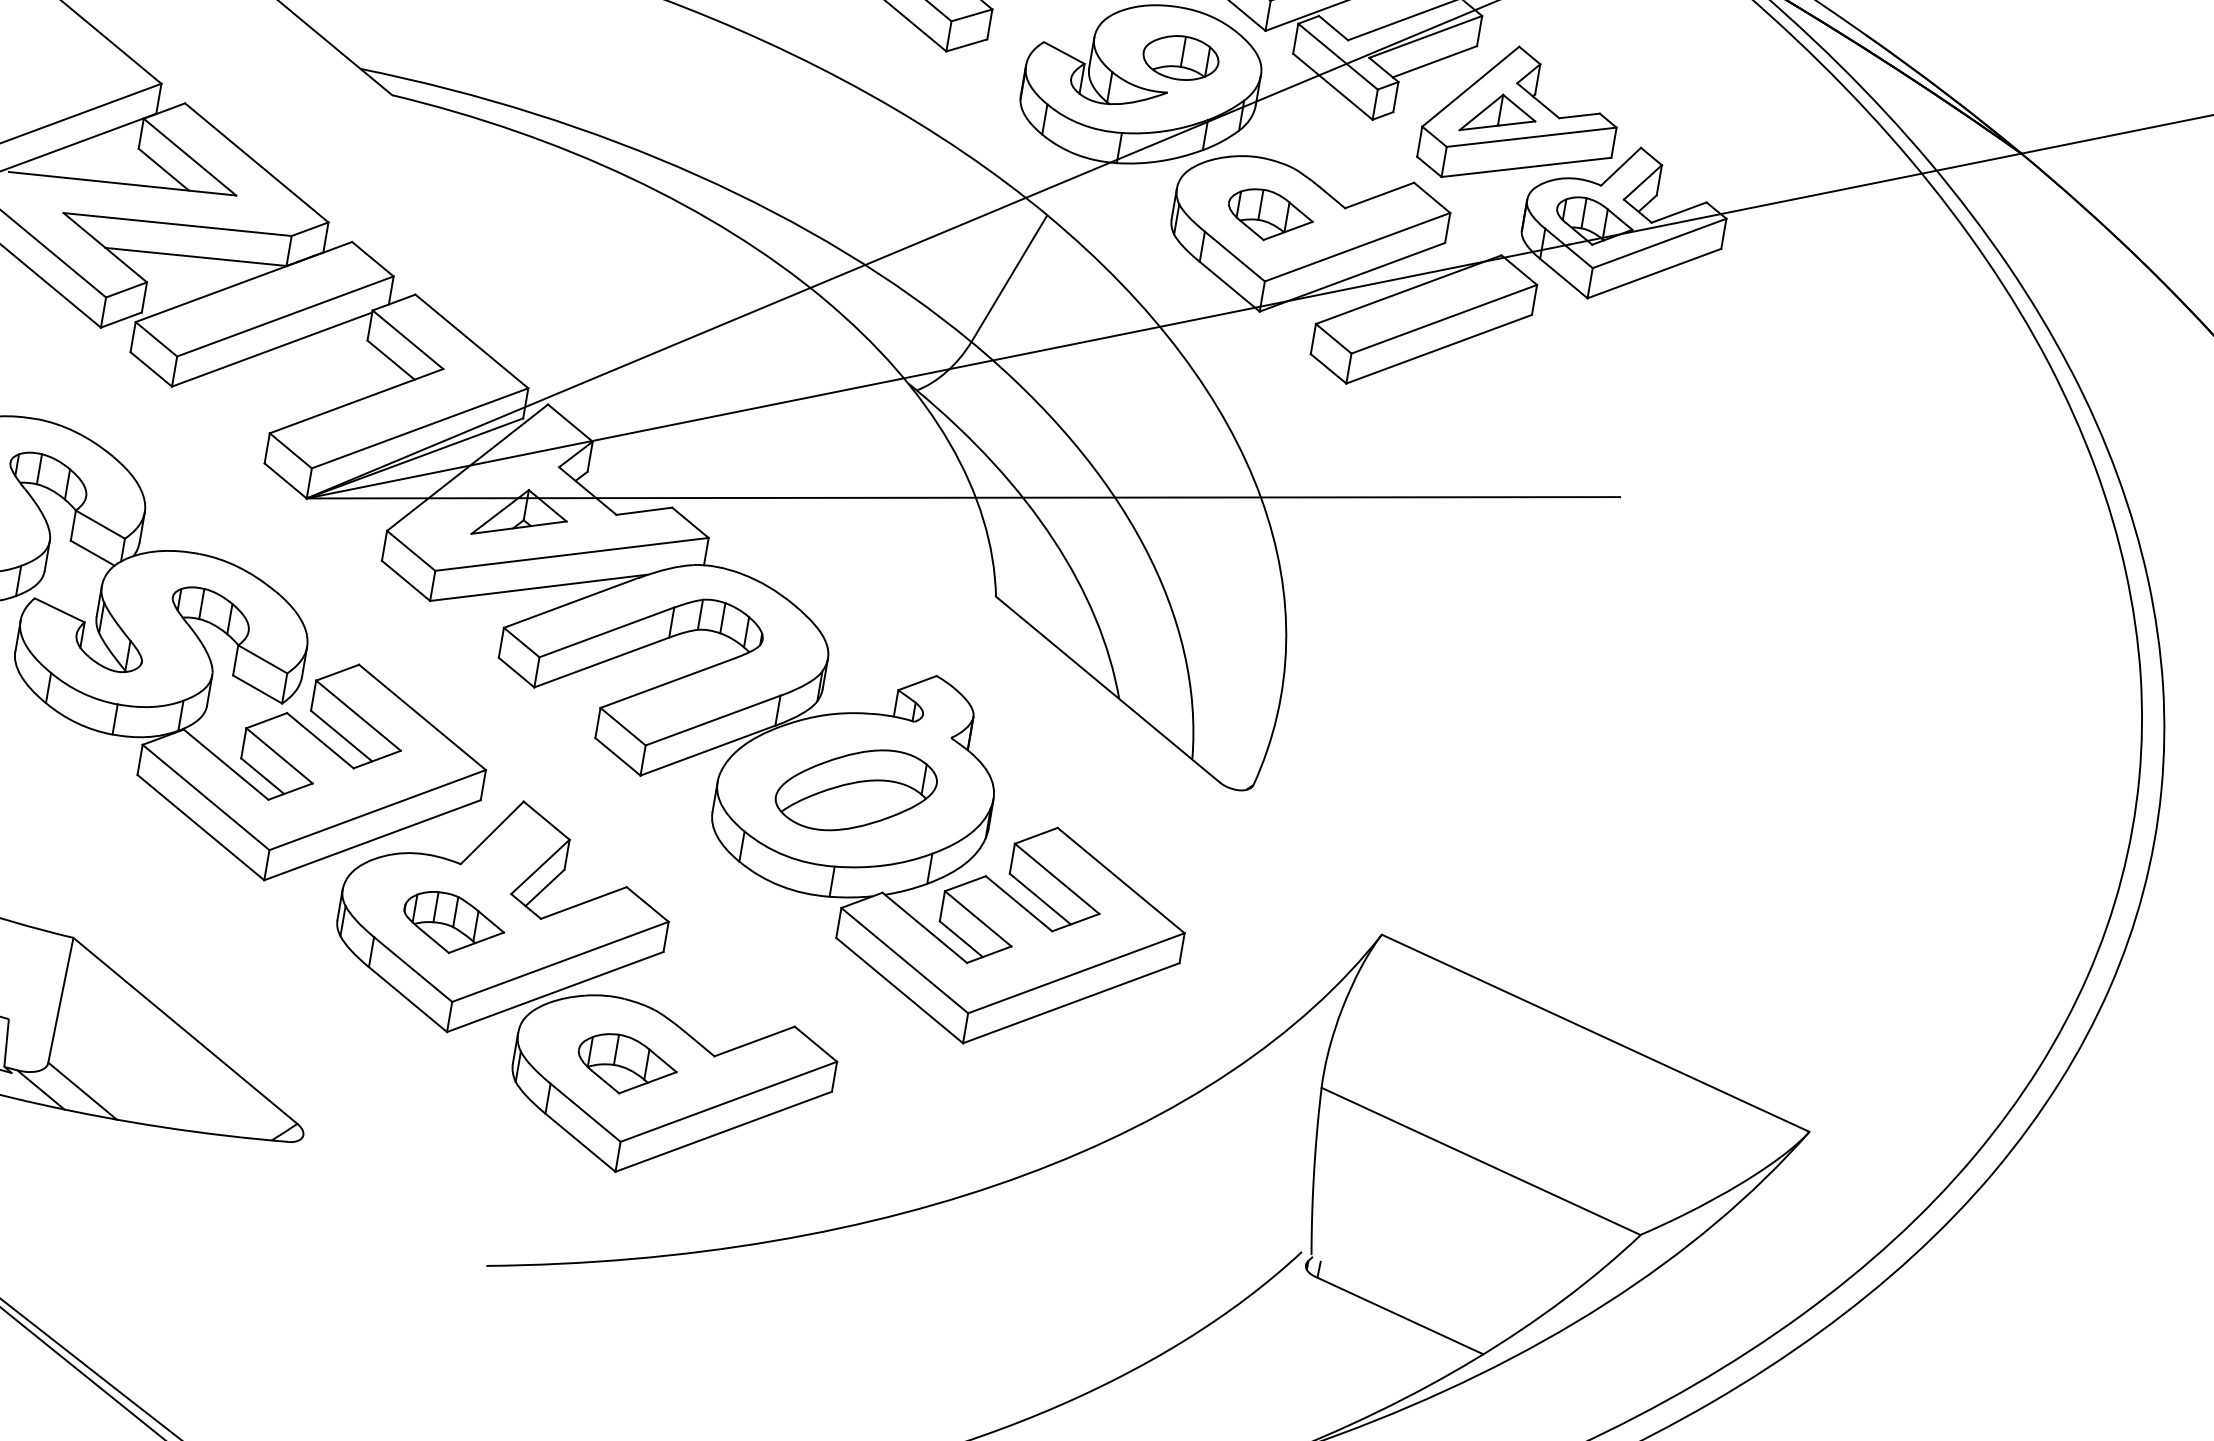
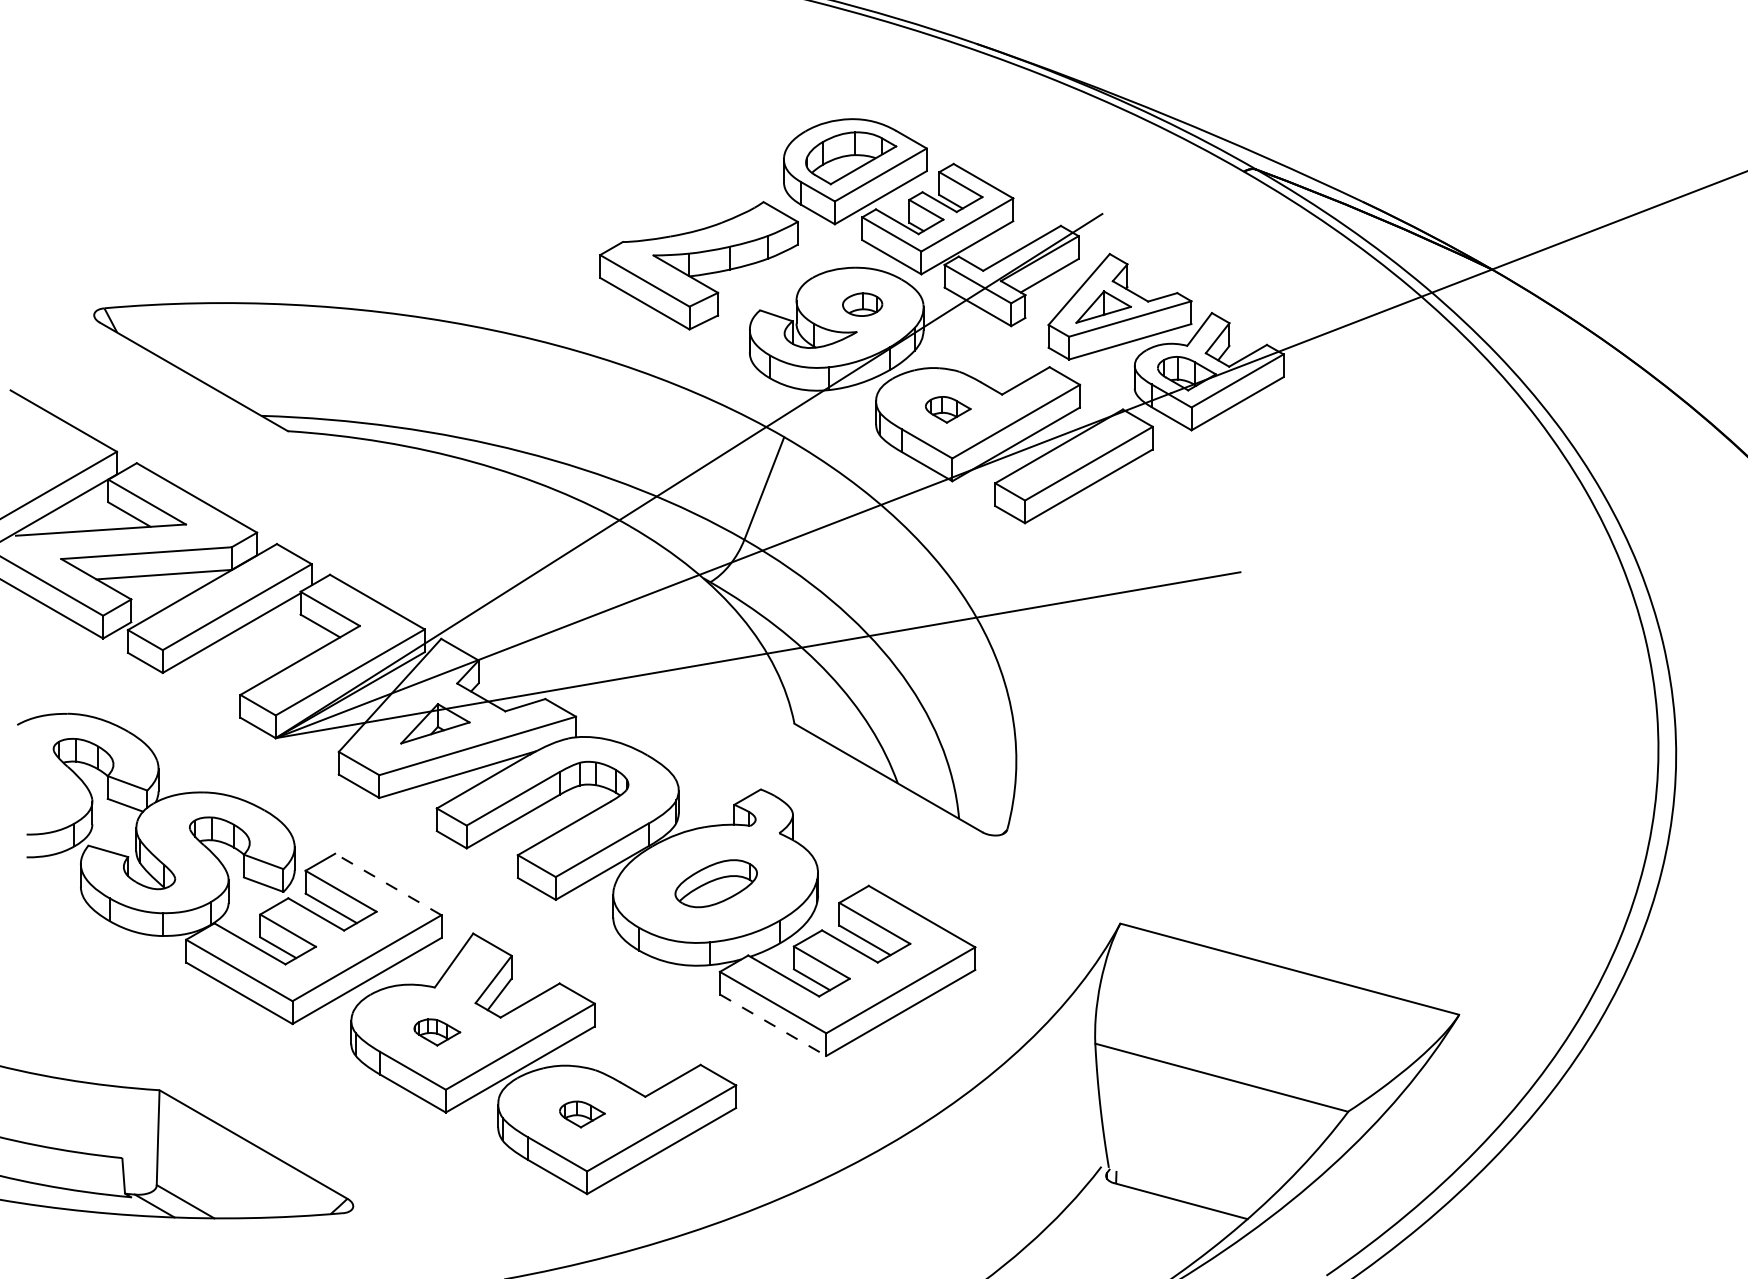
part: (1180, 57) -> (862, 304), size x0.7
part: (1270, 215) -> (948, 409), size x0.7
line: (421, 717) -> (387, 884), solid -> dashed
part: (856, 790) -> (716, 883), size x0.7
part: (454, 924) -> (437, 1032), size x0.6
line: (900, 991) -> (773, 1025), solid -> dashed
part: (627, 1065) -> (582, 1114), size x0.6

